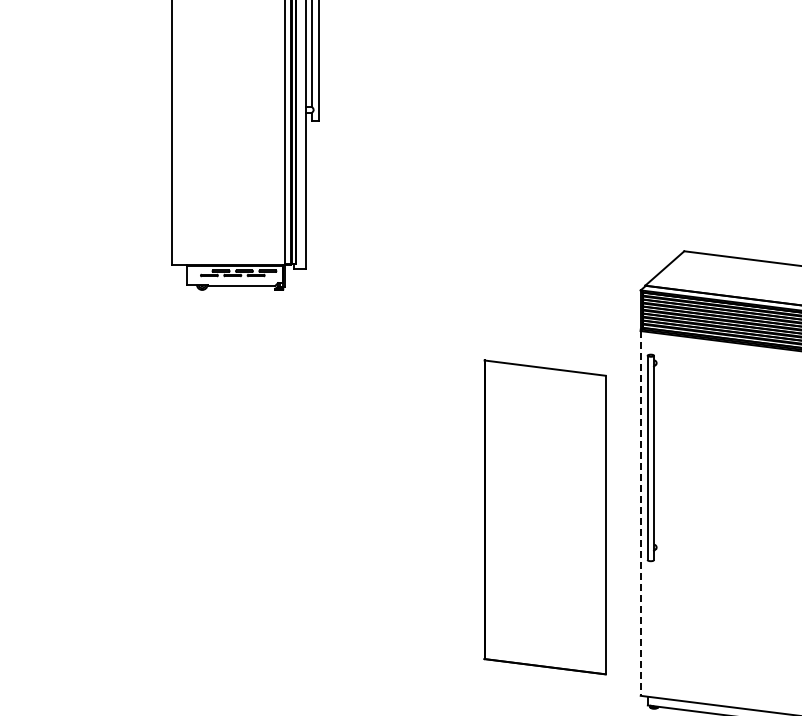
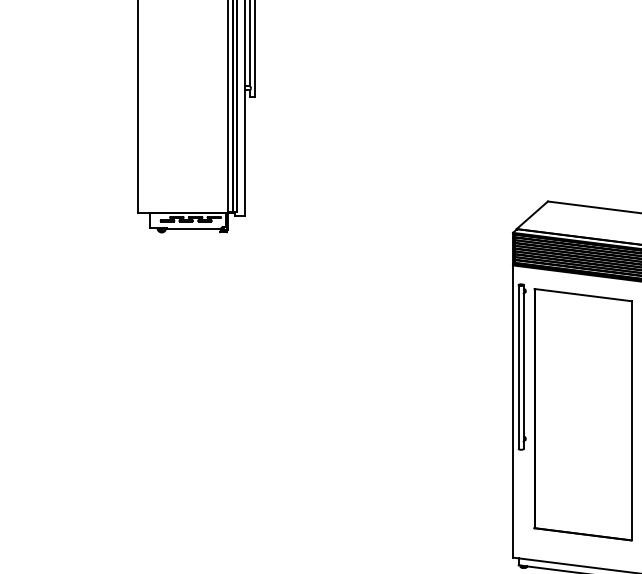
line: (640, 513) -> (512, 411), dashed -> solid
part: (544, 517) -> (582, 414), moved

